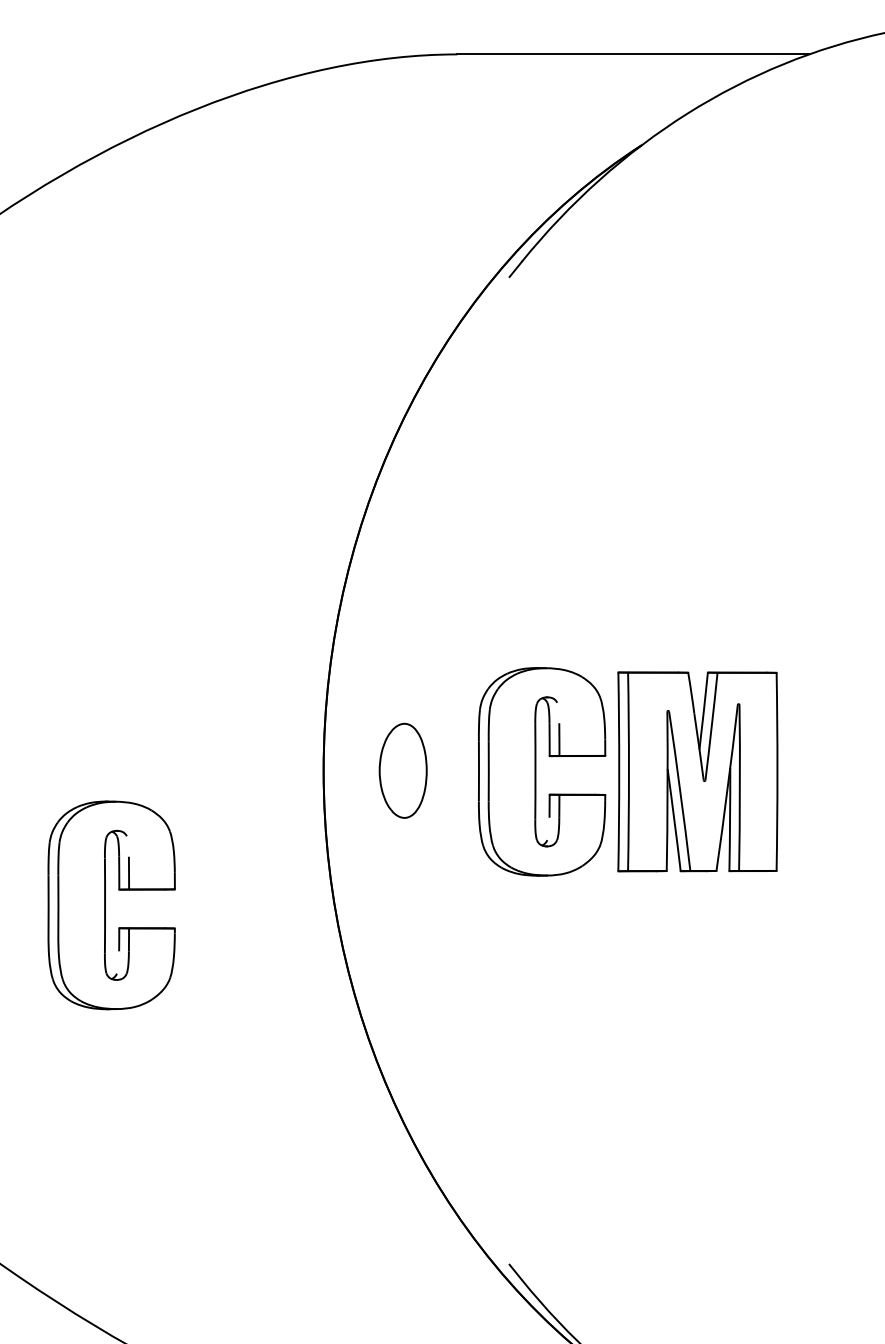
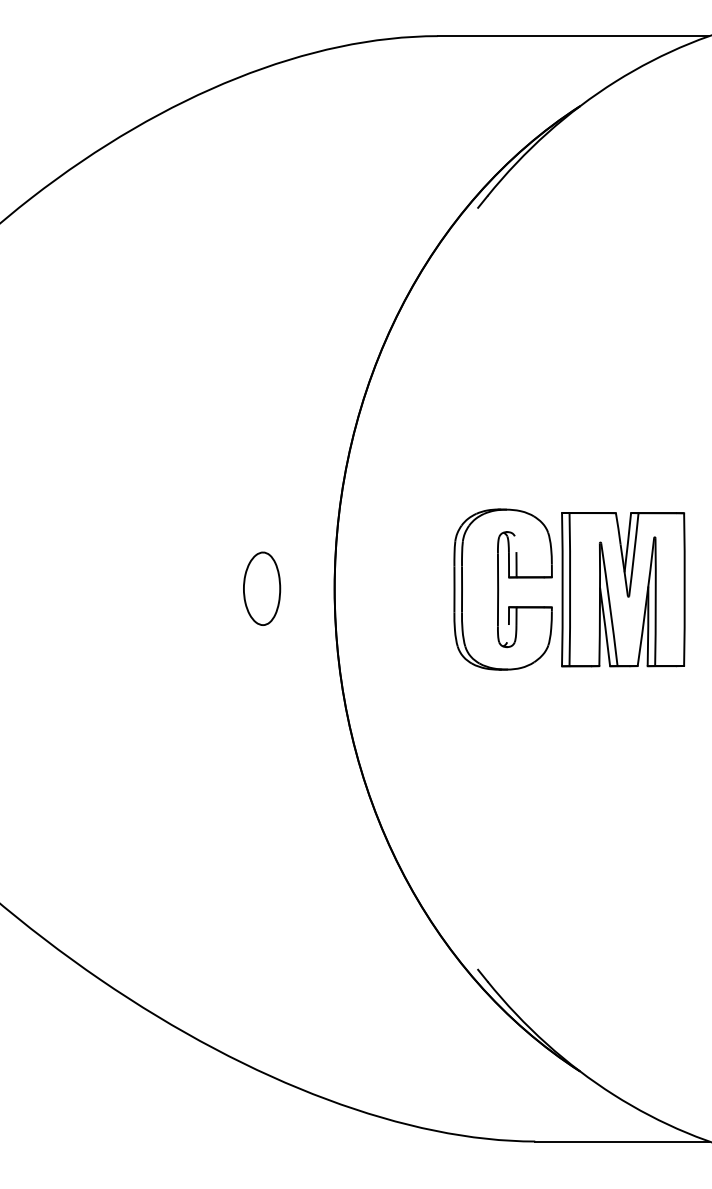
part: (403, 770) -> (262, 588), moved
part: (110, 905) -> (170, 692), removed

